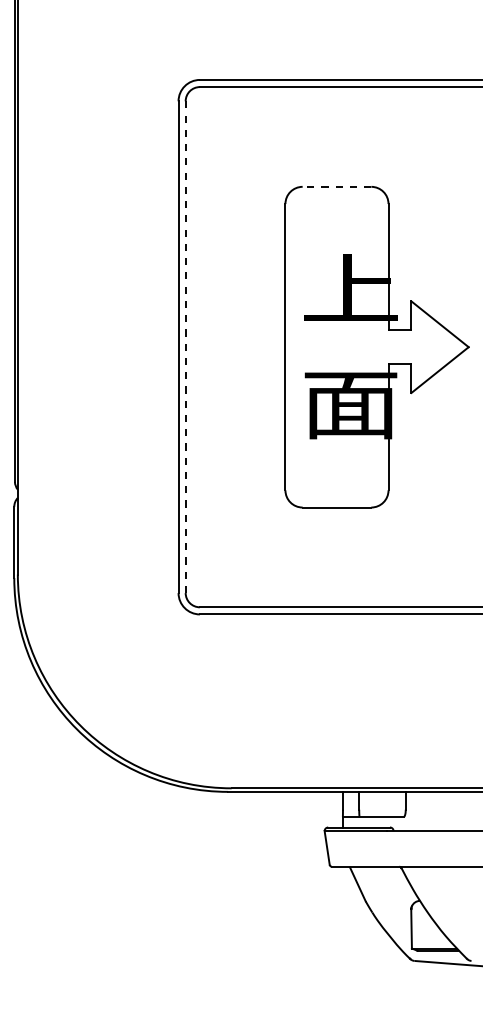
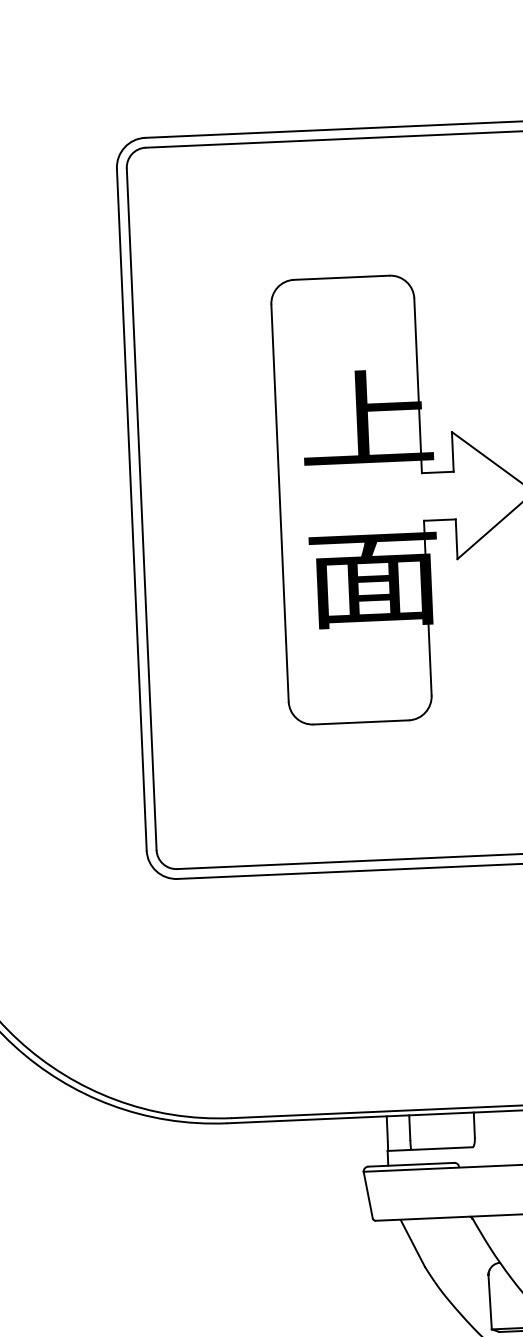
line: (336, 186) -> (341, 277), dashed -> solid
line: (185, 347) -> (141, 509), dashed -> solid

